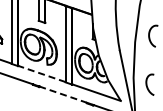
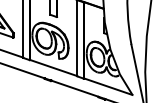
line: (42, 74) -> (54, 68), dashed -> solid
line: (63, 94) -> (75, 88), dashed -> solid

